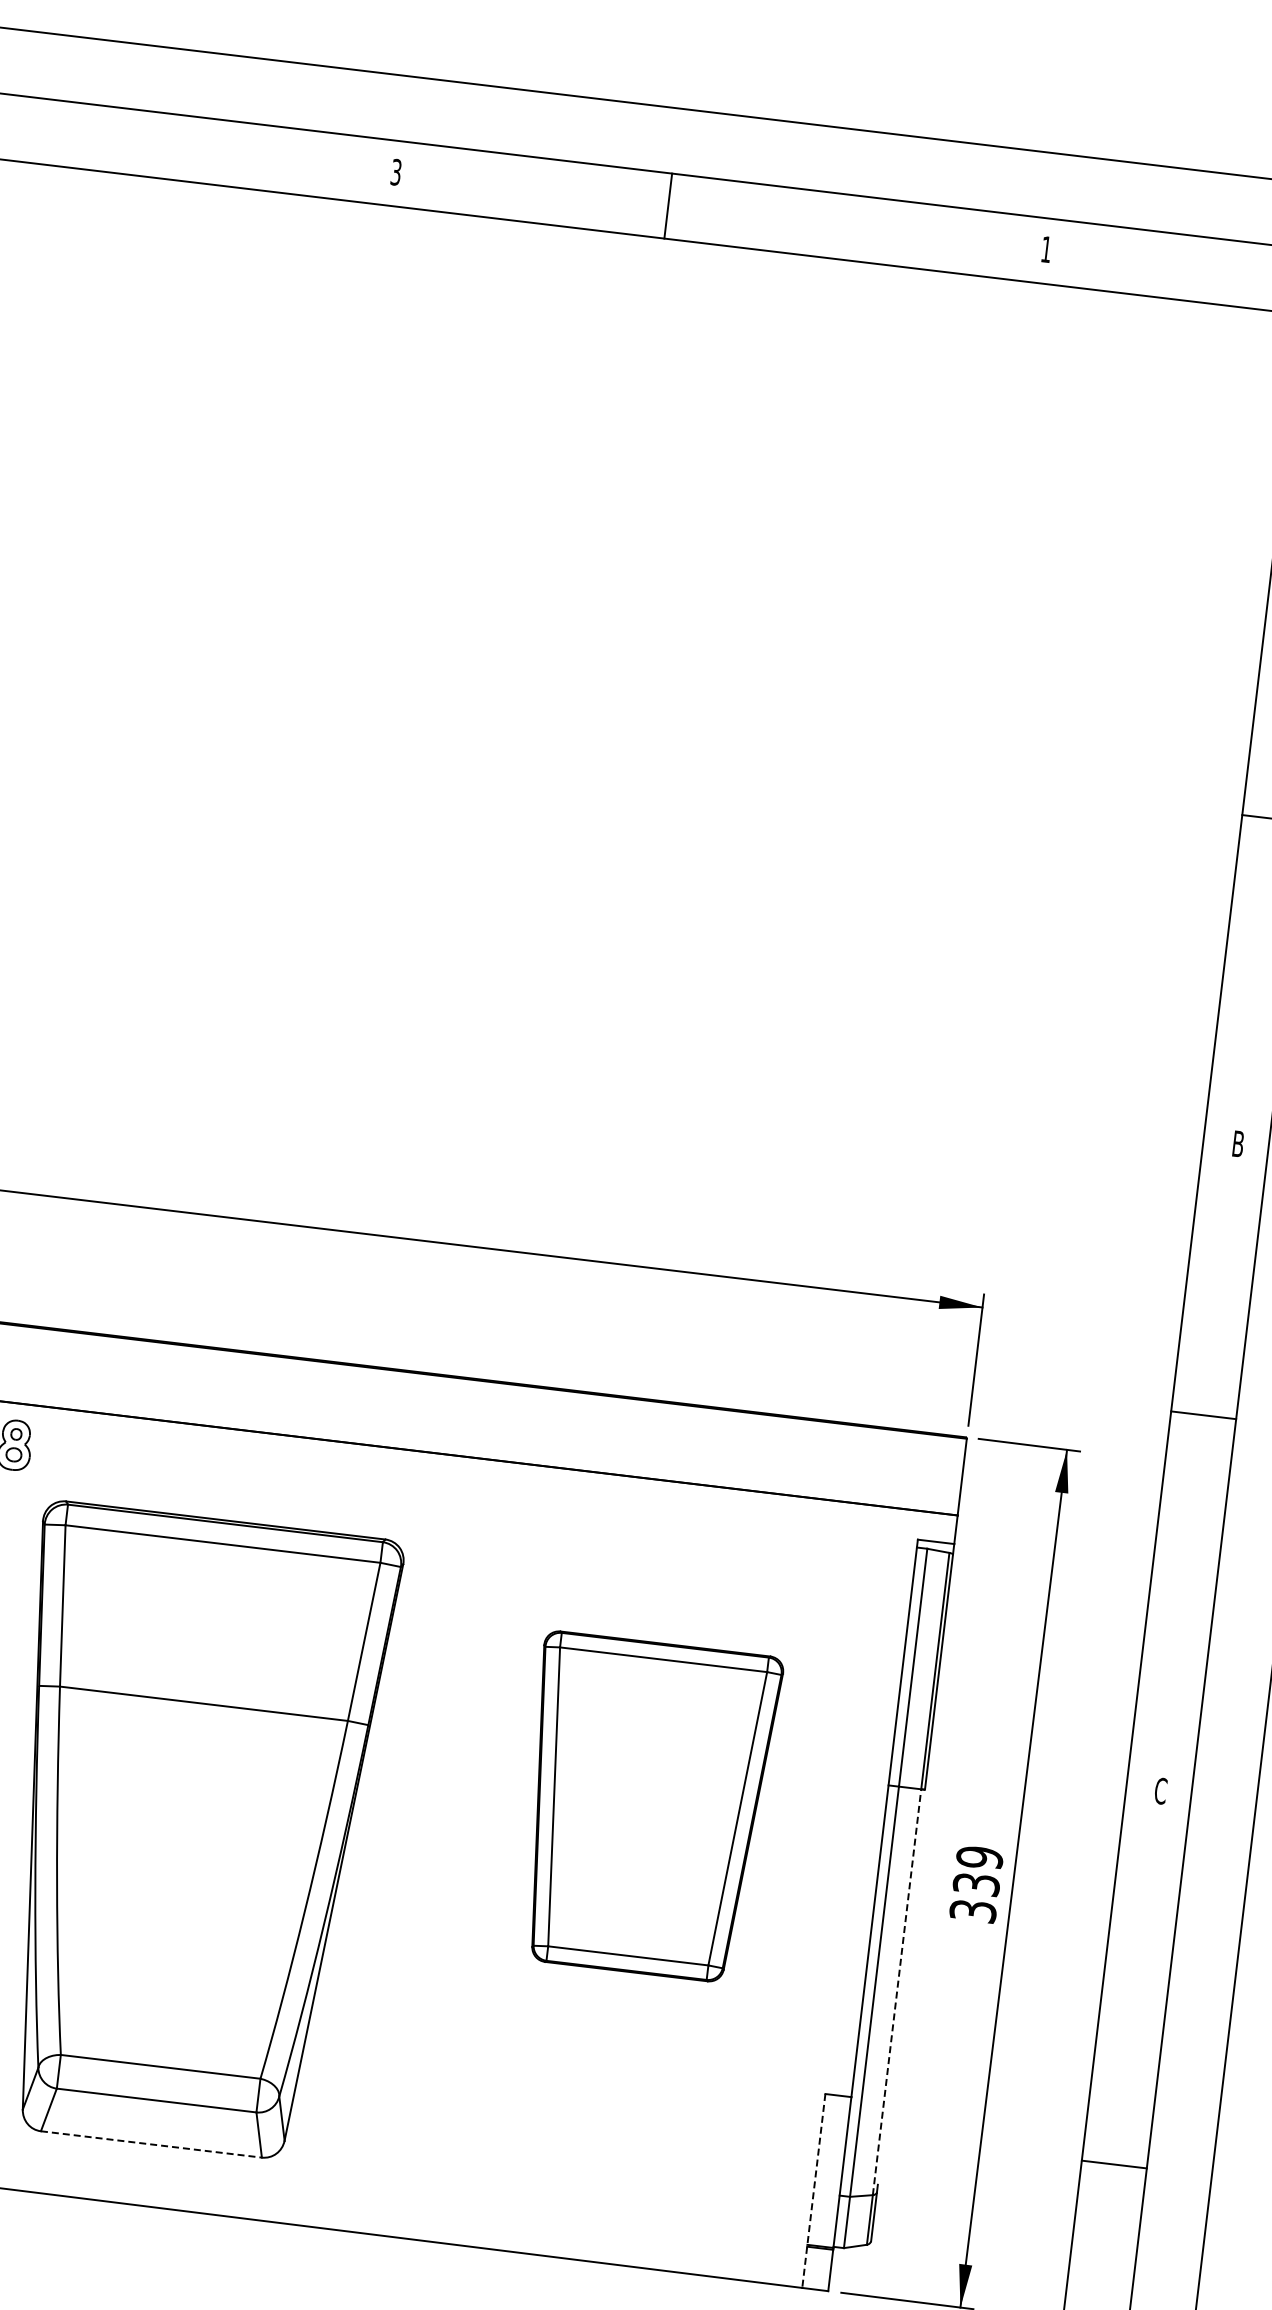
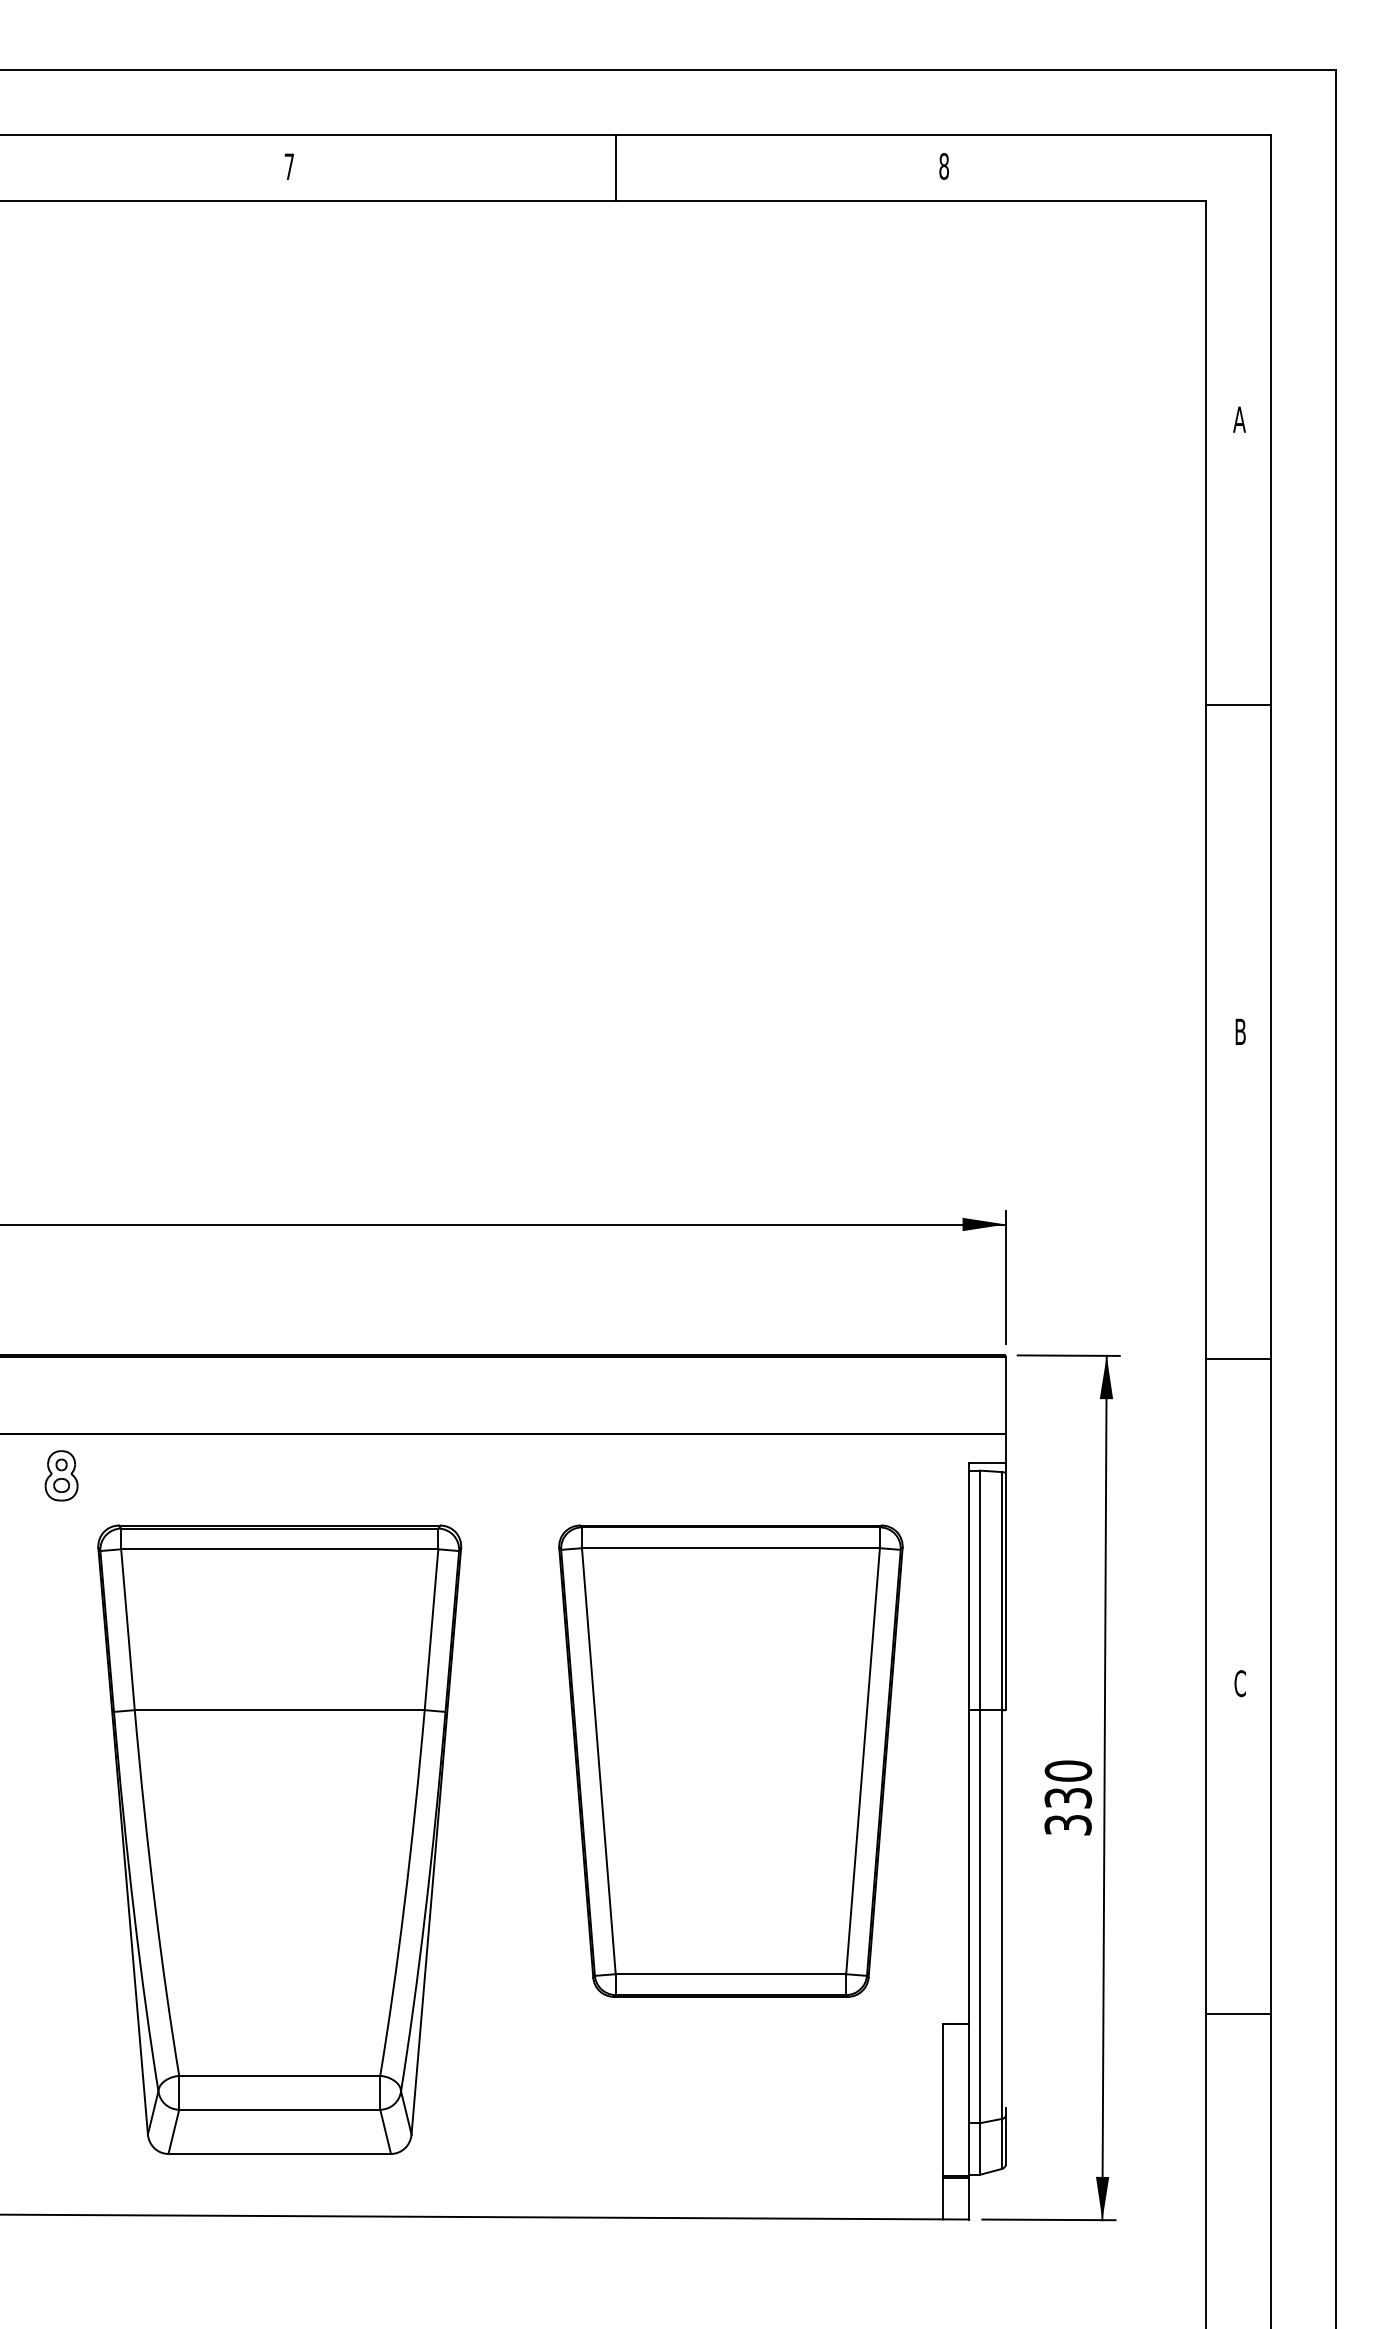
text: (396, 172) -> (289, 166), 3 -> 7
line: (668, 205) -> (616, 167), moved
text: (1046, 249) -> (944, 166), 1 -> 8
line: (1203, 1415) -> (1238, 1359), moved
part: (645, 1807) -> (730, 1760), size x1.43
text: (980, 1857) -> (1068, 1770), 339 -> 330
line: (897, 1992) -> (1002, 1914), dashed -> solid
line: (152, 2144) -> (280, 2153), dashed -> solid
line: (1114, 2164) -> (1238, 2013), moved
line: (814, 2190) -> (943, 2121), dashed -> solid

